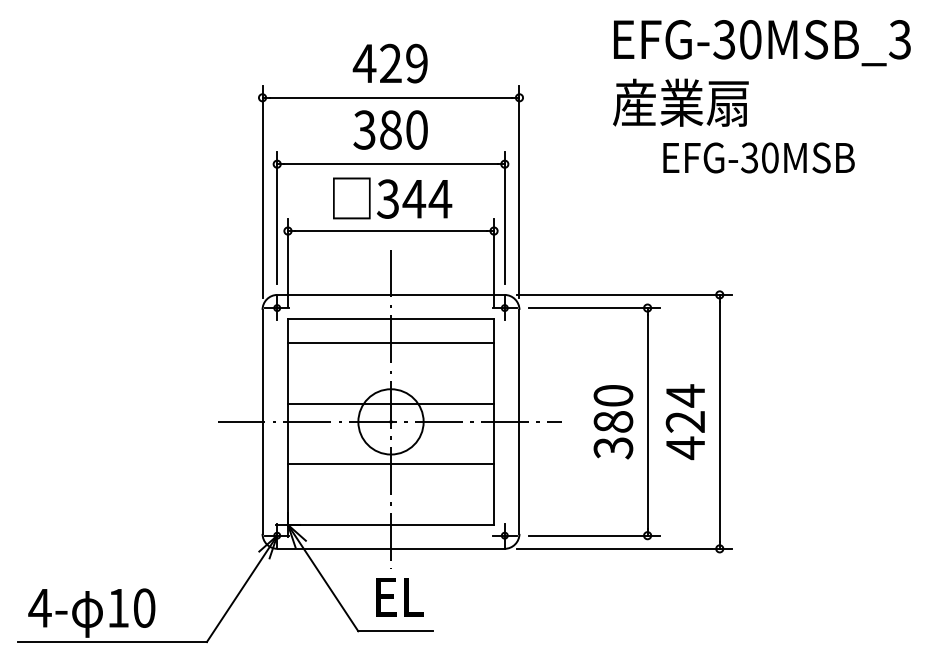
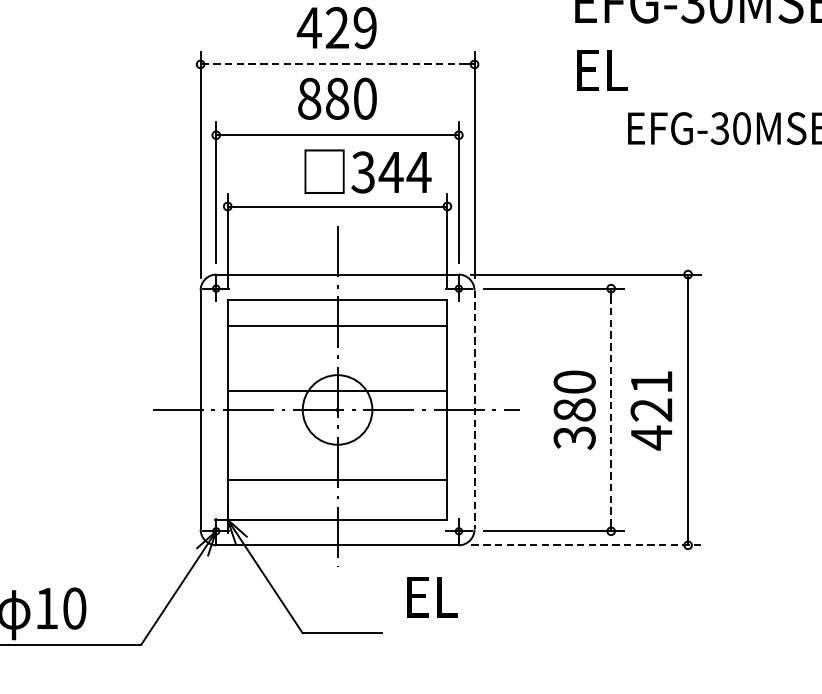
line: (390, 97) -> (337, 64), solid -> dashed
text: (680, 102) -> (646, 69), 産業扇 -> EL
text: (364, 129) -> (309, 98), 380 -> 880
text: (392, 198) -> (367, 171), moved
text: (685, 395) -> (651, 381), 424 -> 421
line: (647, 421) -> (611, 409), solid -> dashed
line: (519, 422) -> (474, 410), solid -> dashed
line: (391, 464) -> (338, 479), moved
line: (624, 548) -> (586, 544), solid -> dashed
text: (399, 597) -> (431, 597), moved

